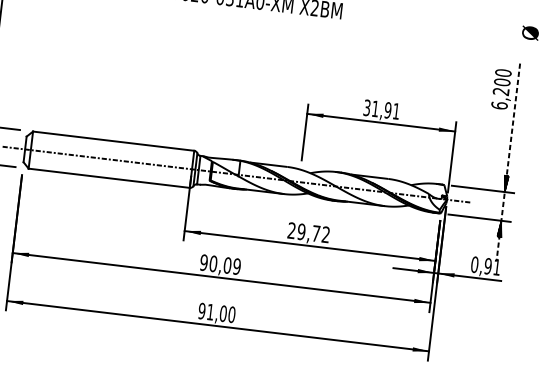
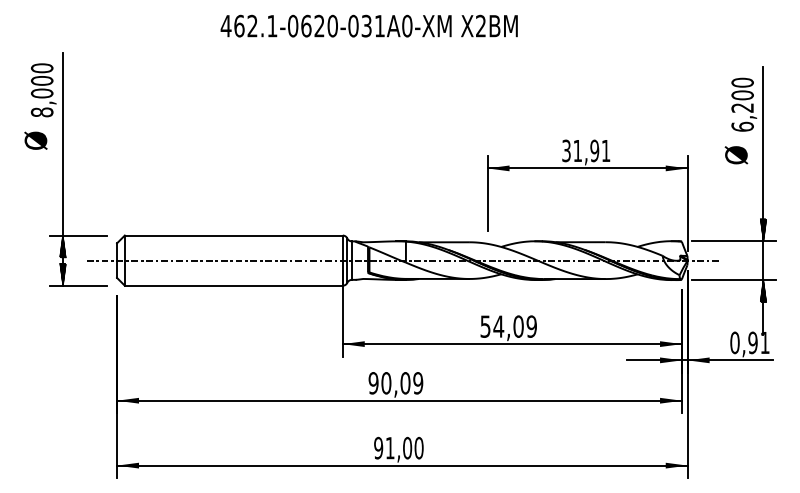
text: (530, 33) -> (736, 155), moved
line: (508, 162) -> (763, 201), dashed -> solid
text: (308, 232) -> (508, 326), 29,72 -> 54,09

